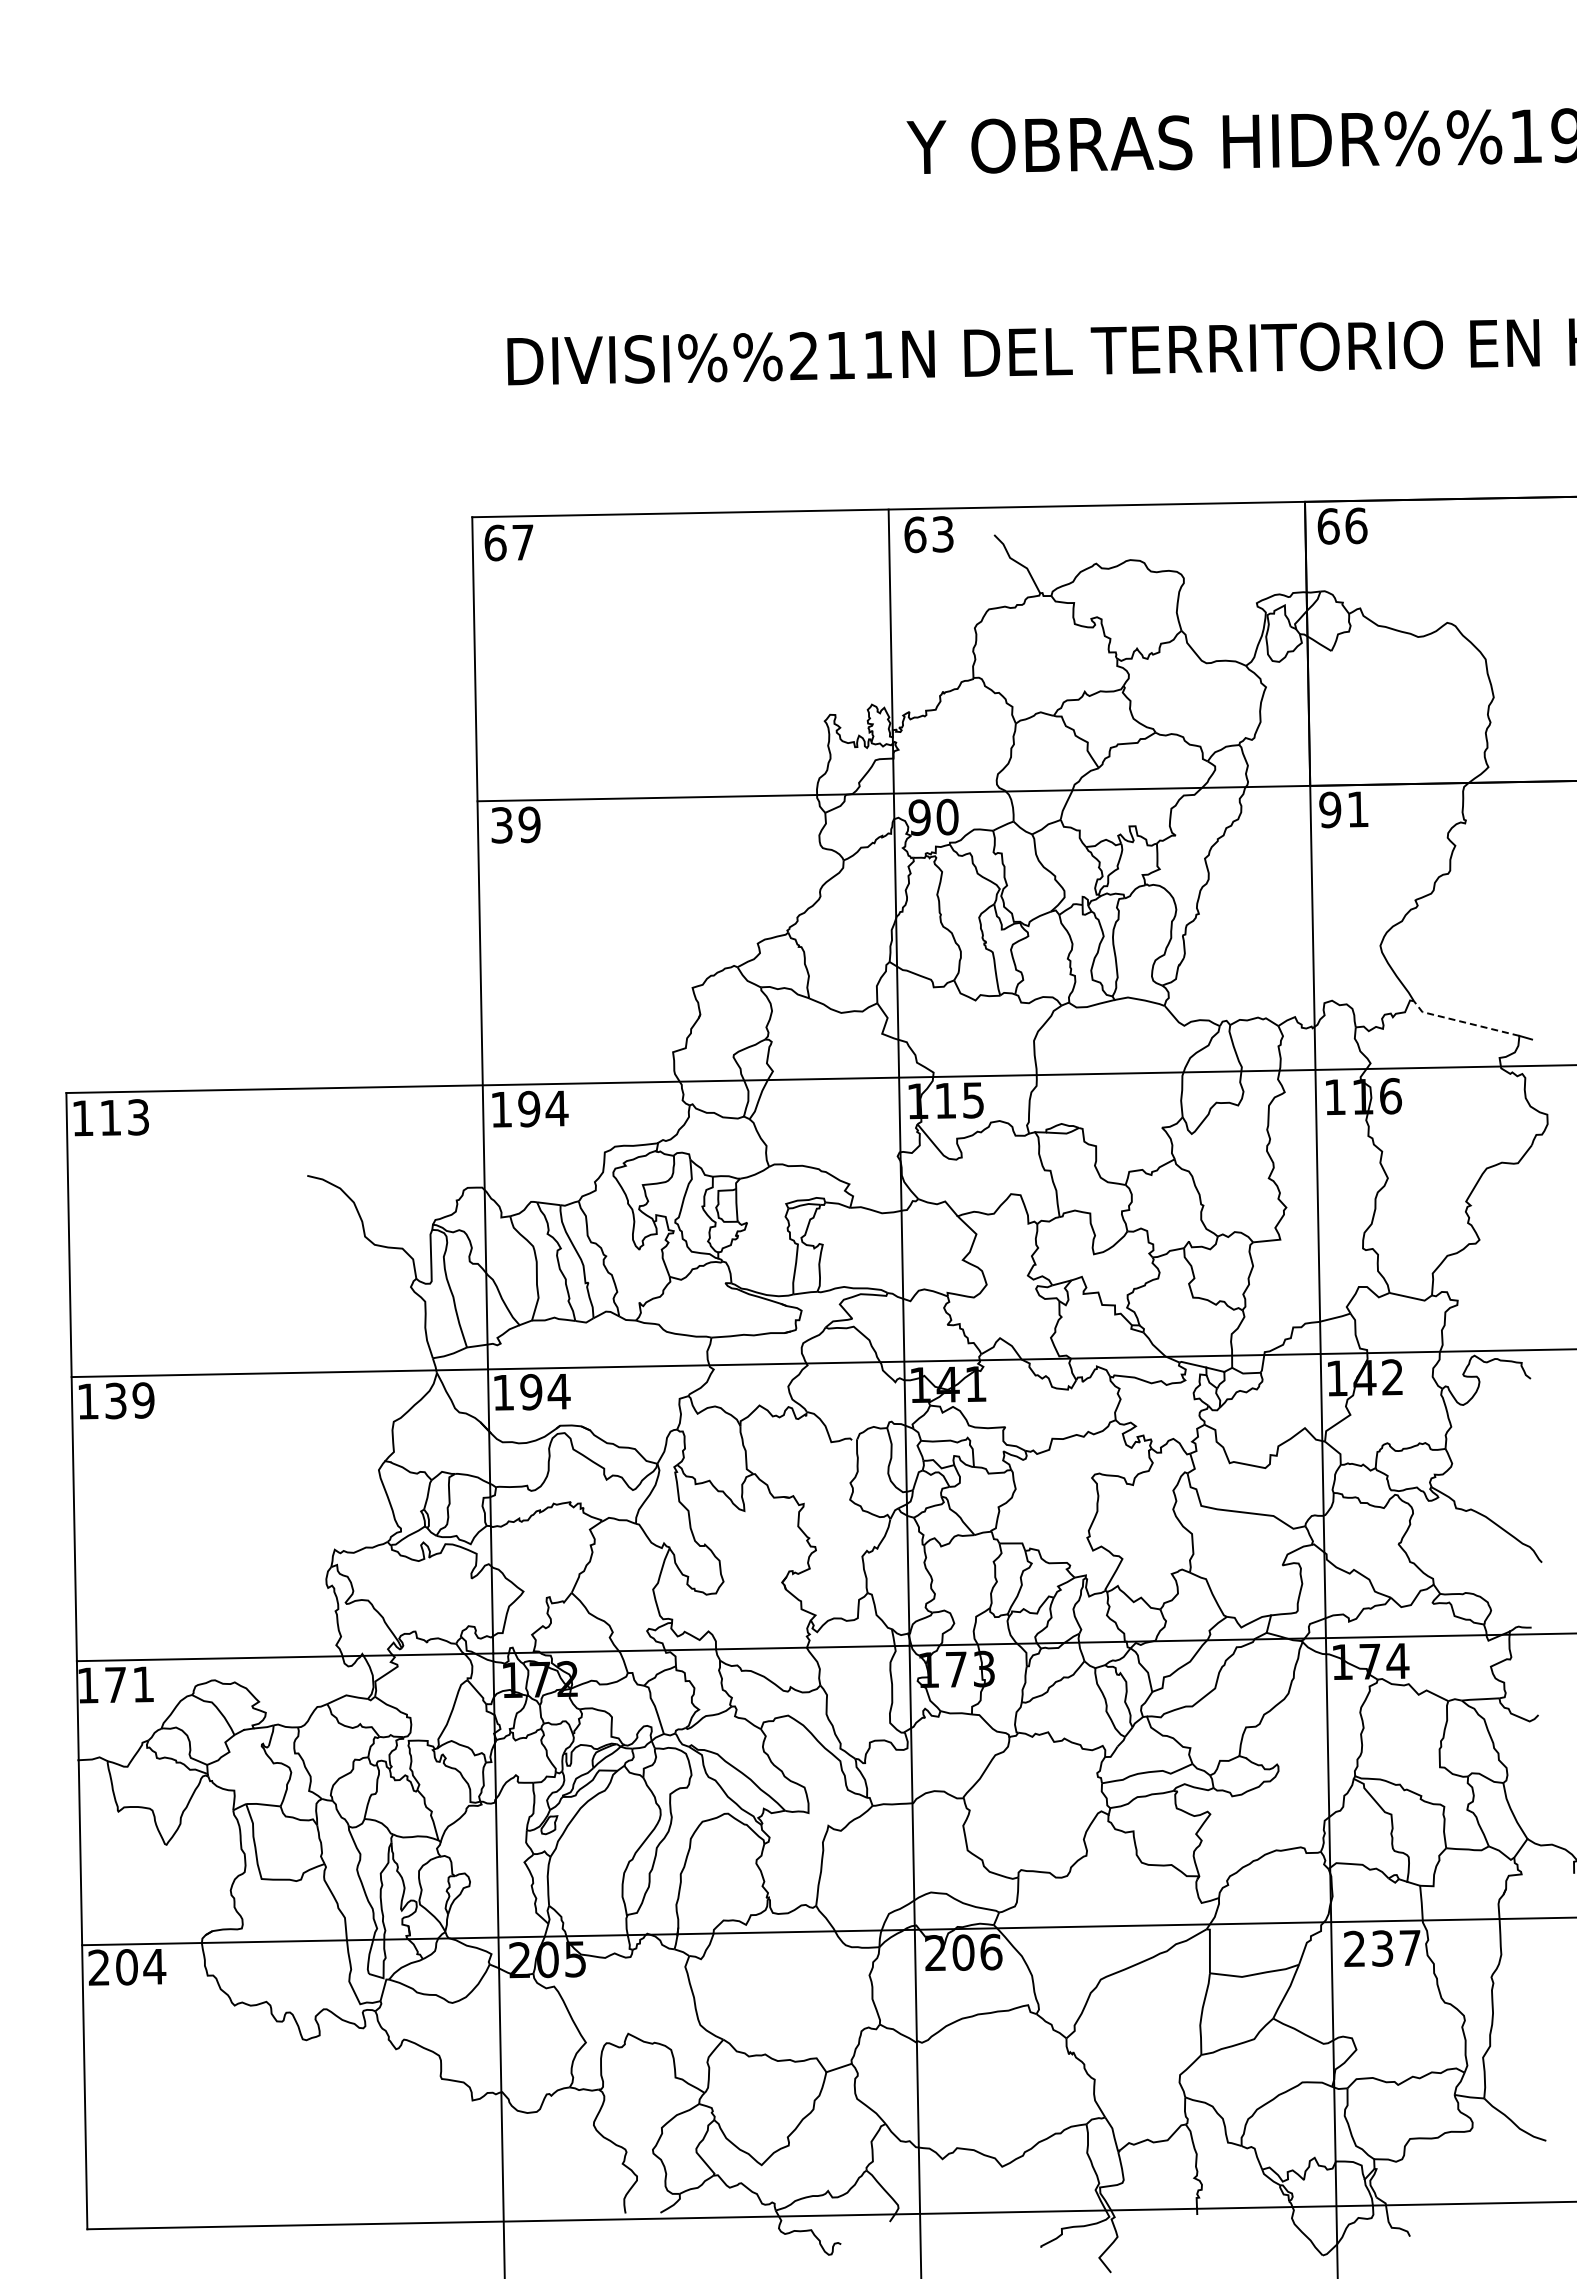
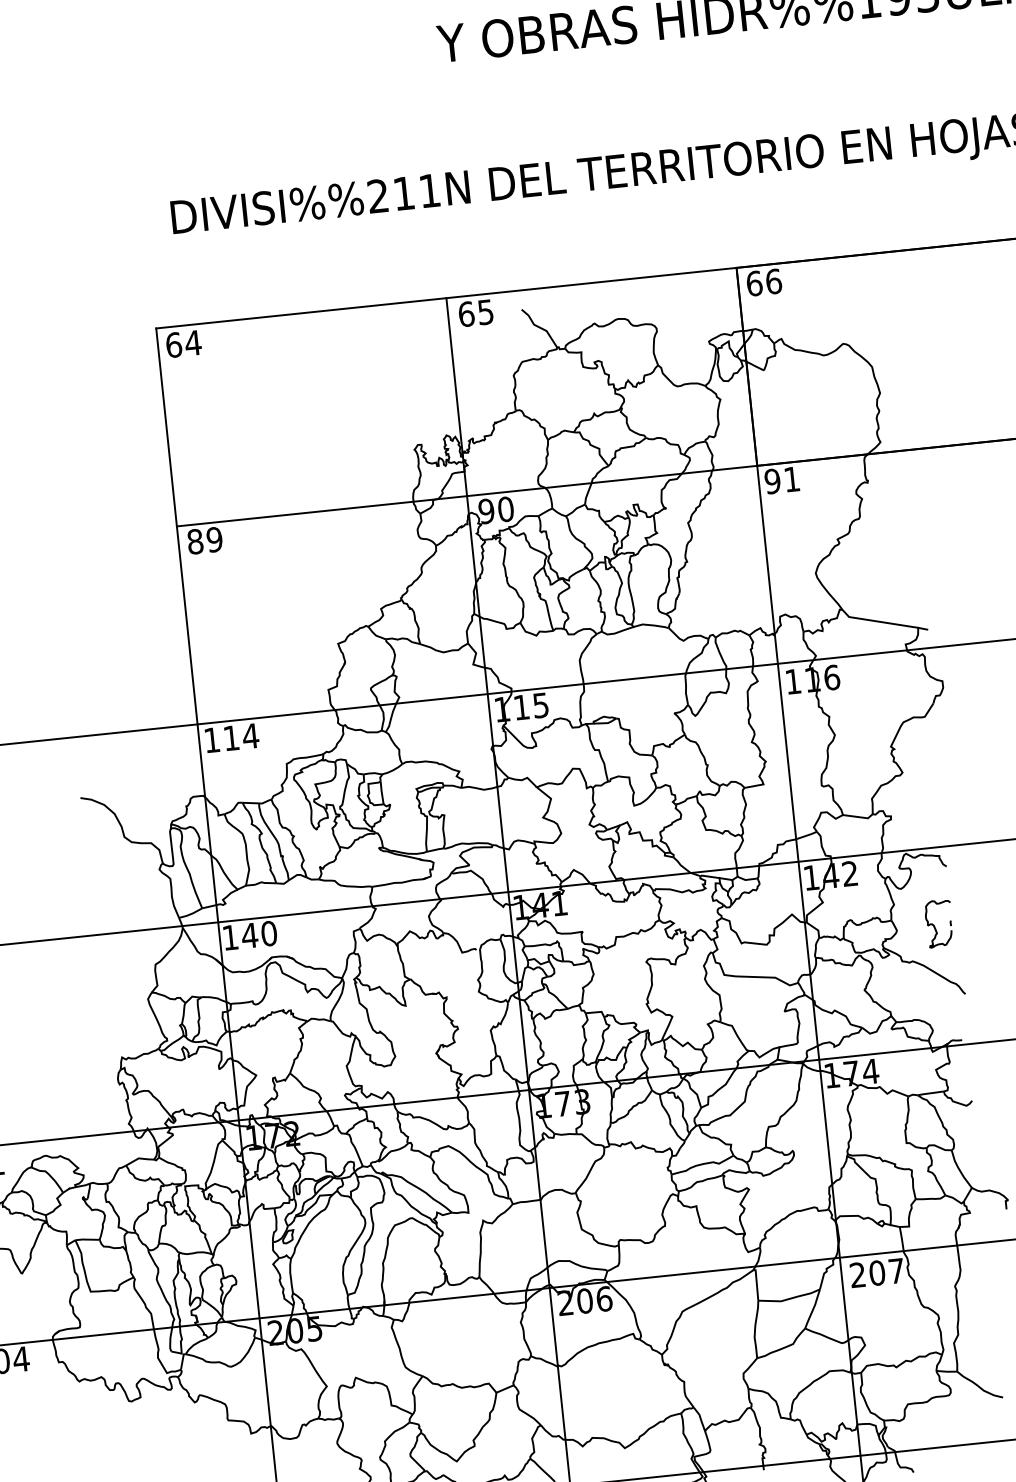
text: (943, 534) -> (486, 312), 63 -> 65
text: (522, 542) -> (192, 343), 67 -> 64
text: (501, 825) -> (195, 541), 39 -> 89
line: (1463, 1022) -> (878, 621), dashed -> solid
text: (529, 1108) -> (231, 737), 194 -> 114
text: (544, 1391) -> (258, 934), 194 -> 140
part: (1506, 1461) -> (934, 925), added
text: (1382, 1948) -> (877, 1273), 237 -> 207

